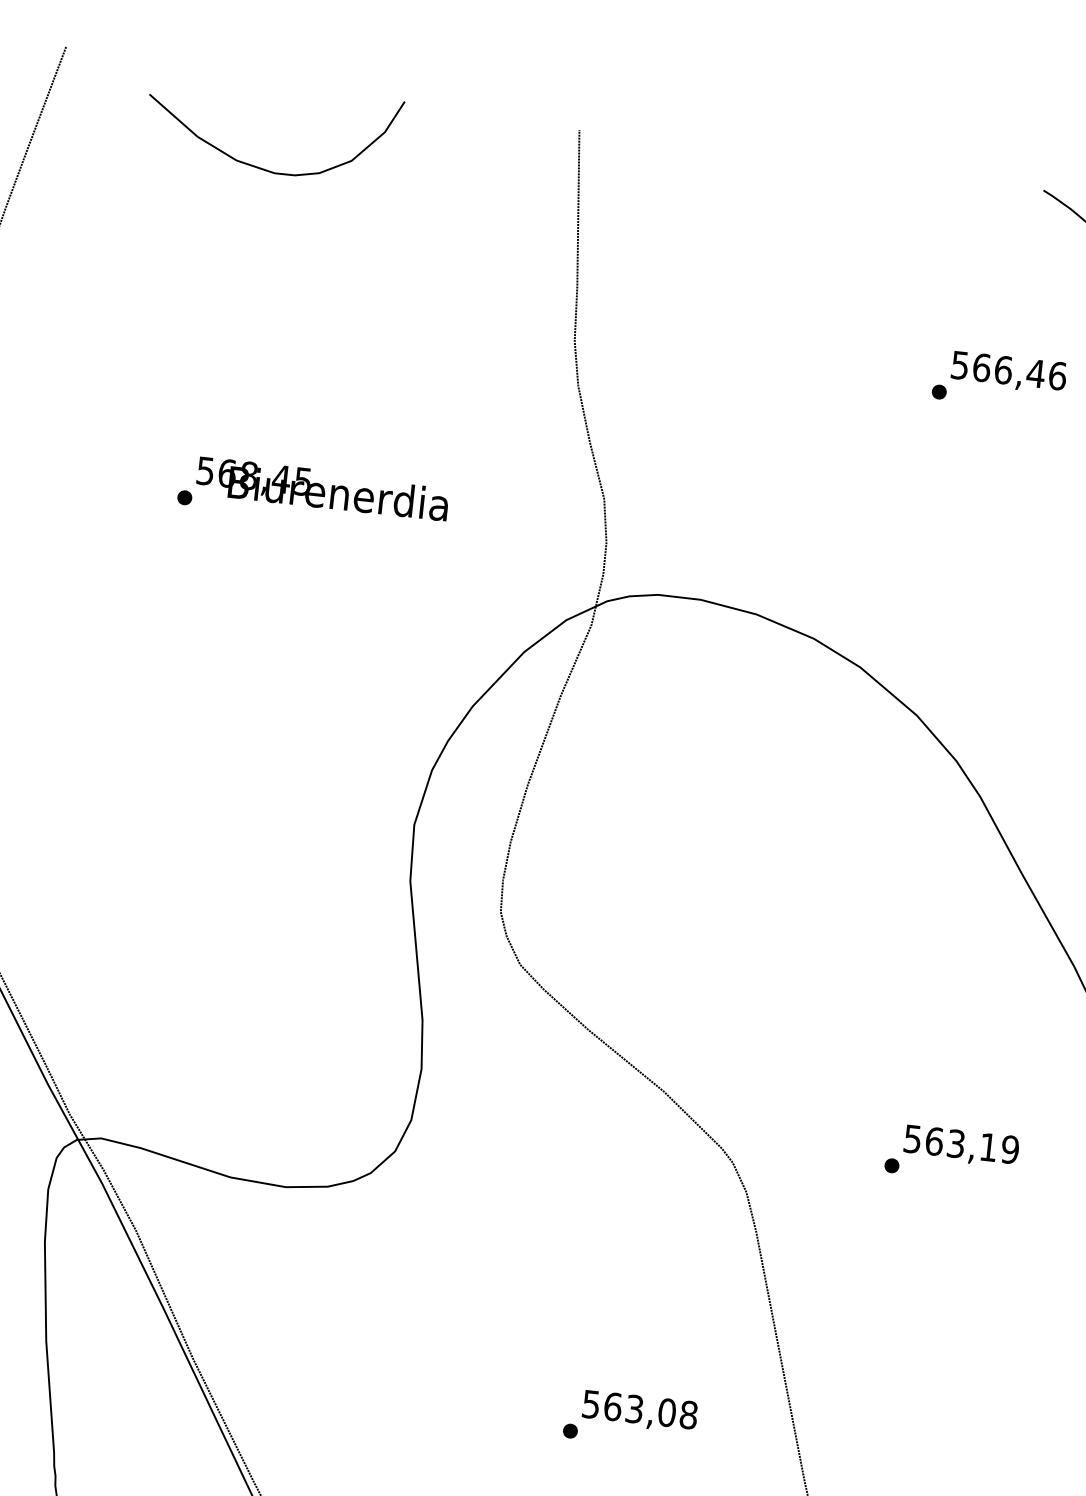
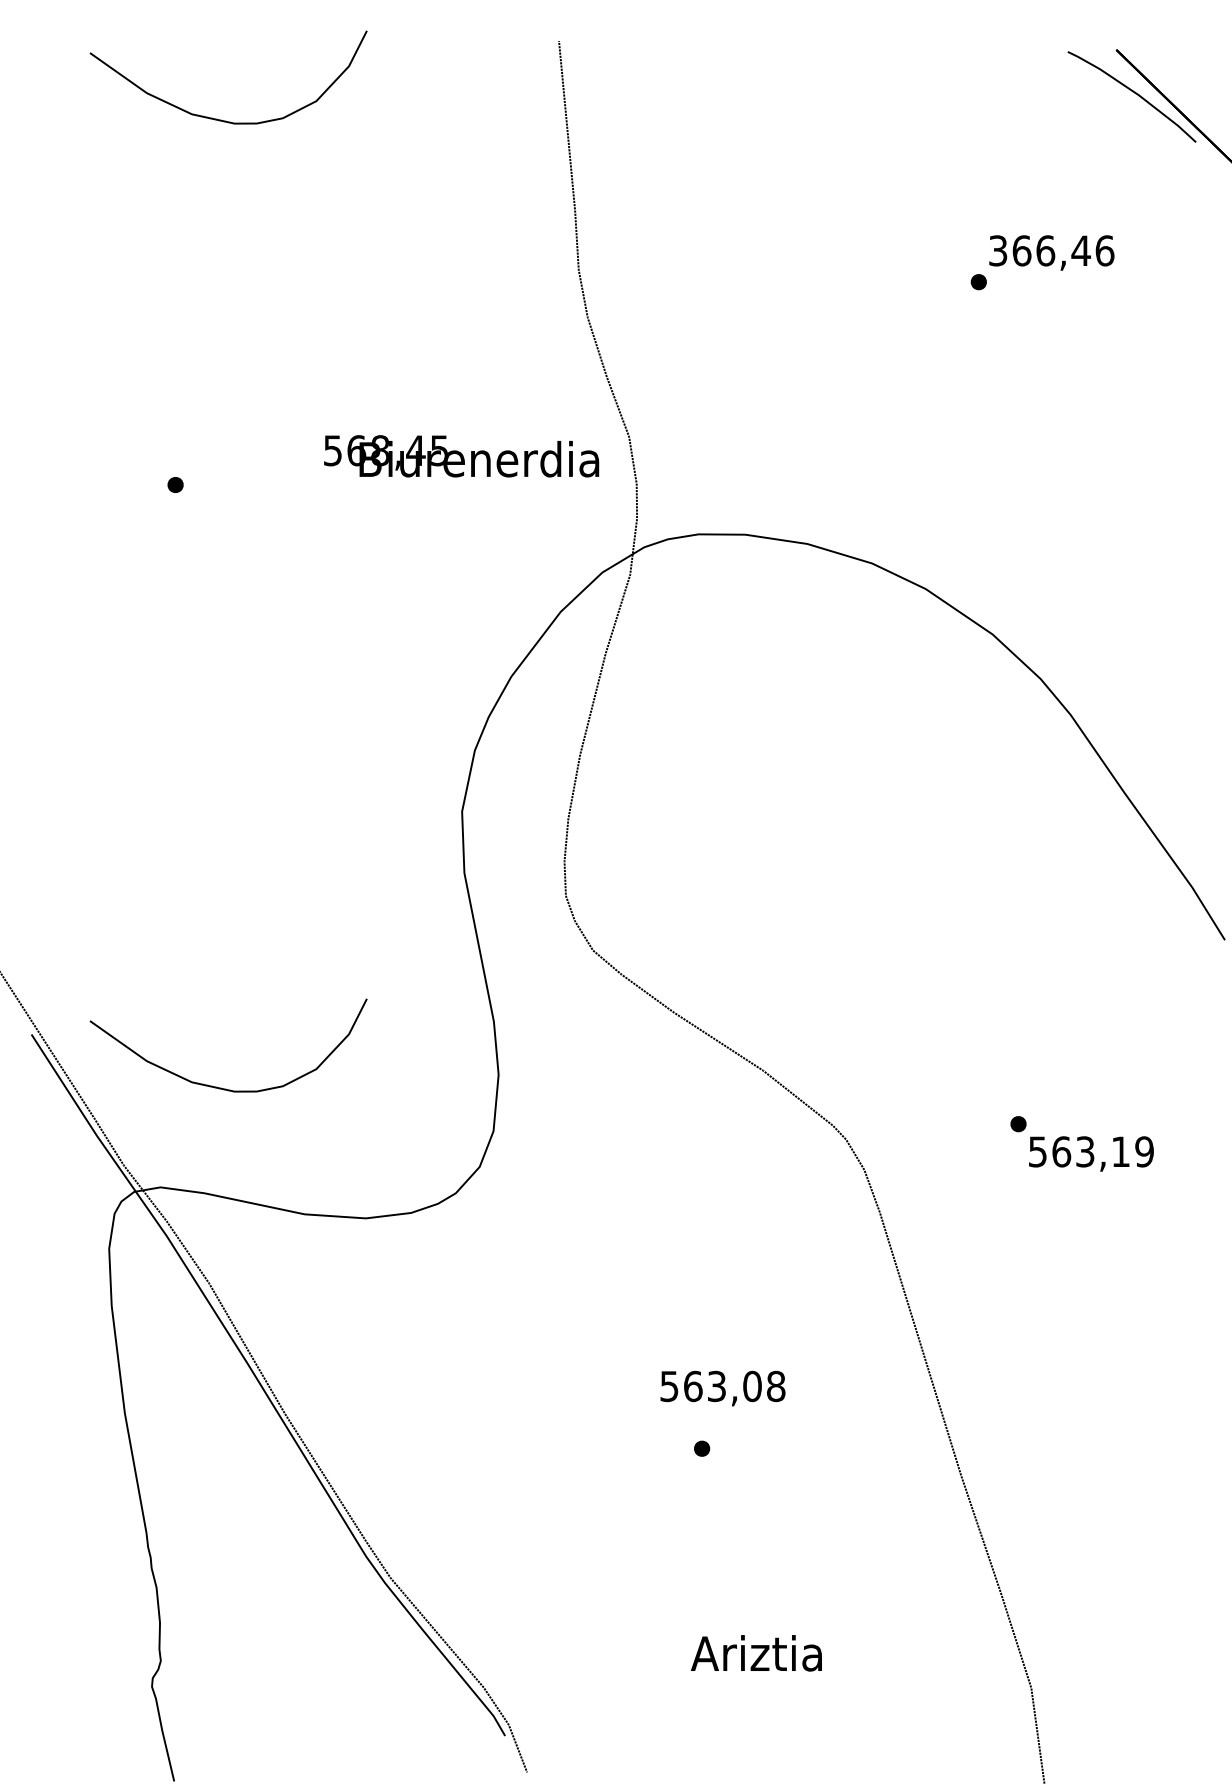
text: (960, 365) -> (998, 250), 566,46 -> 366,46
text: (322, 489) -> (461, 456), moved
curve: (166, 1053) -> (221, 1087), added
text: (961, 1145) -> (1091, 1153), moved
text: (639, 1411) -> (722, 1388), moved

